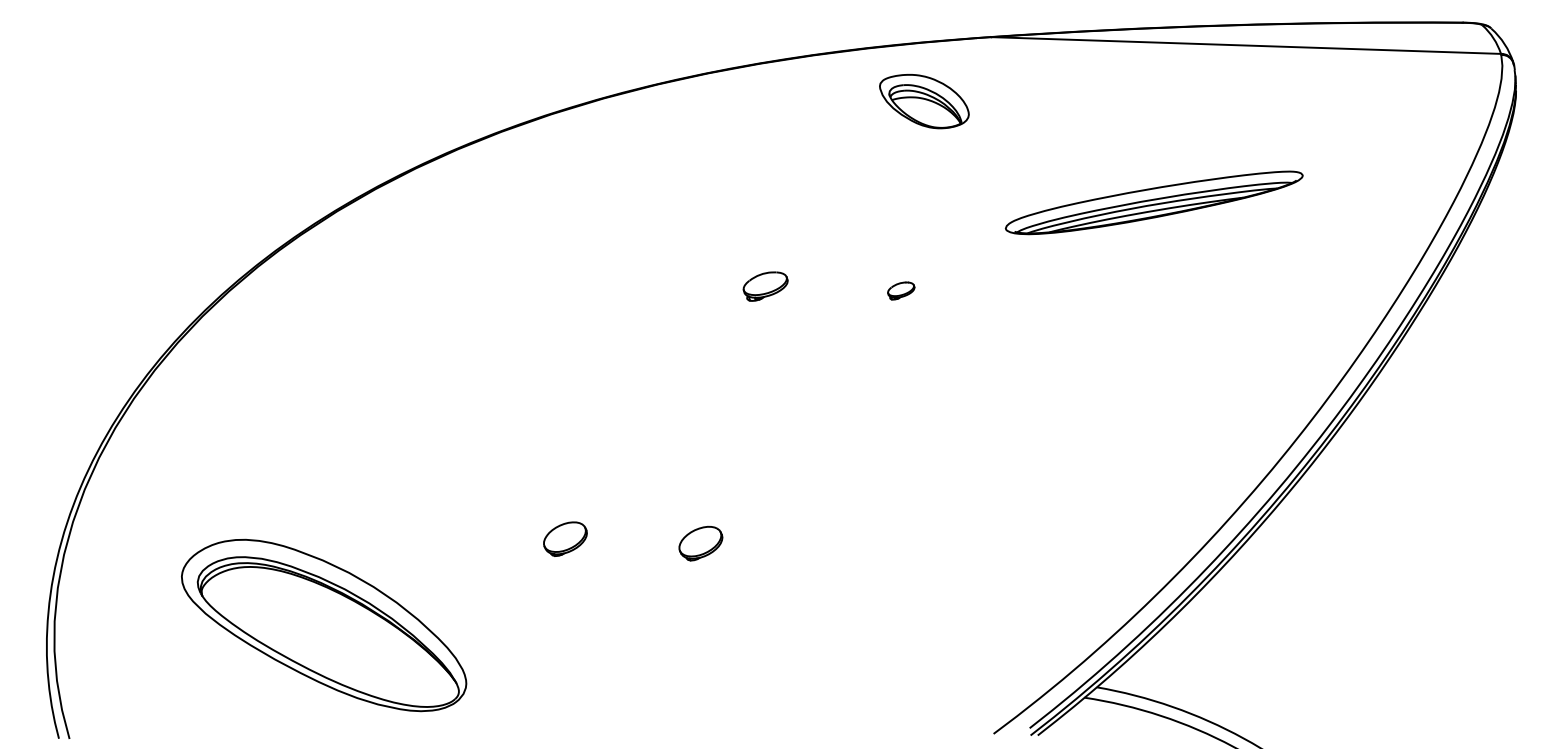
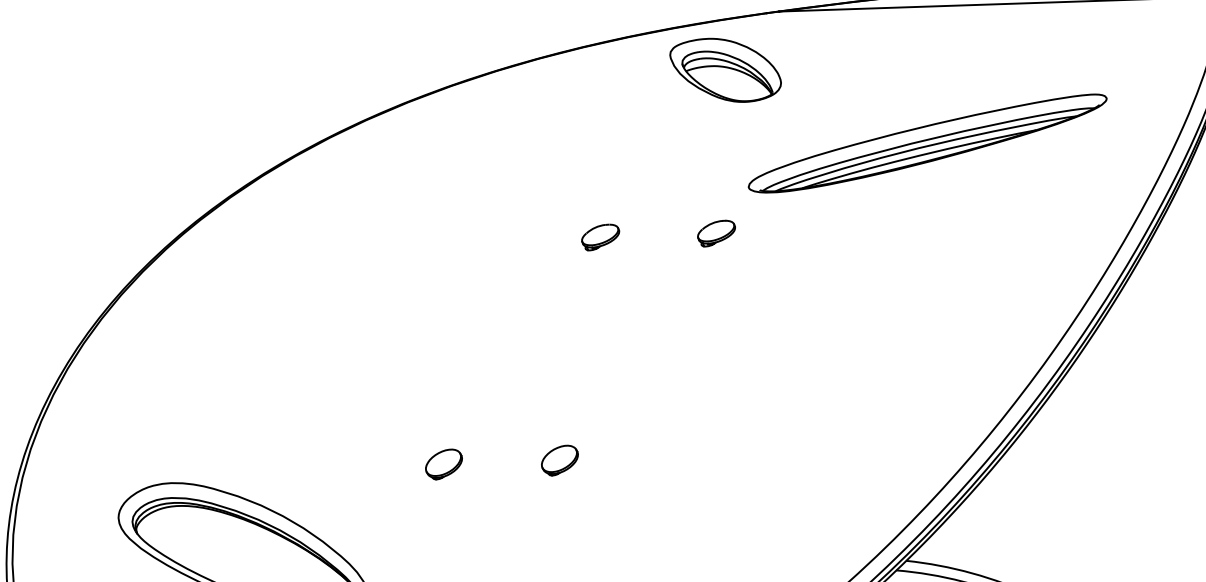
part: (924, 101) -> (725, 70), size x1.43
part: (1154, 202) -> (928, 143), size x1.43
part: (901, 290) -> (716, 233), size x1.67

